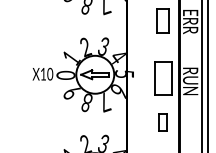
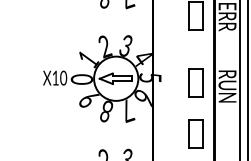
part: (162, 77) -> (194, 81), size x0.71
part: (162, 121) -> (194, 133), size x1.43

